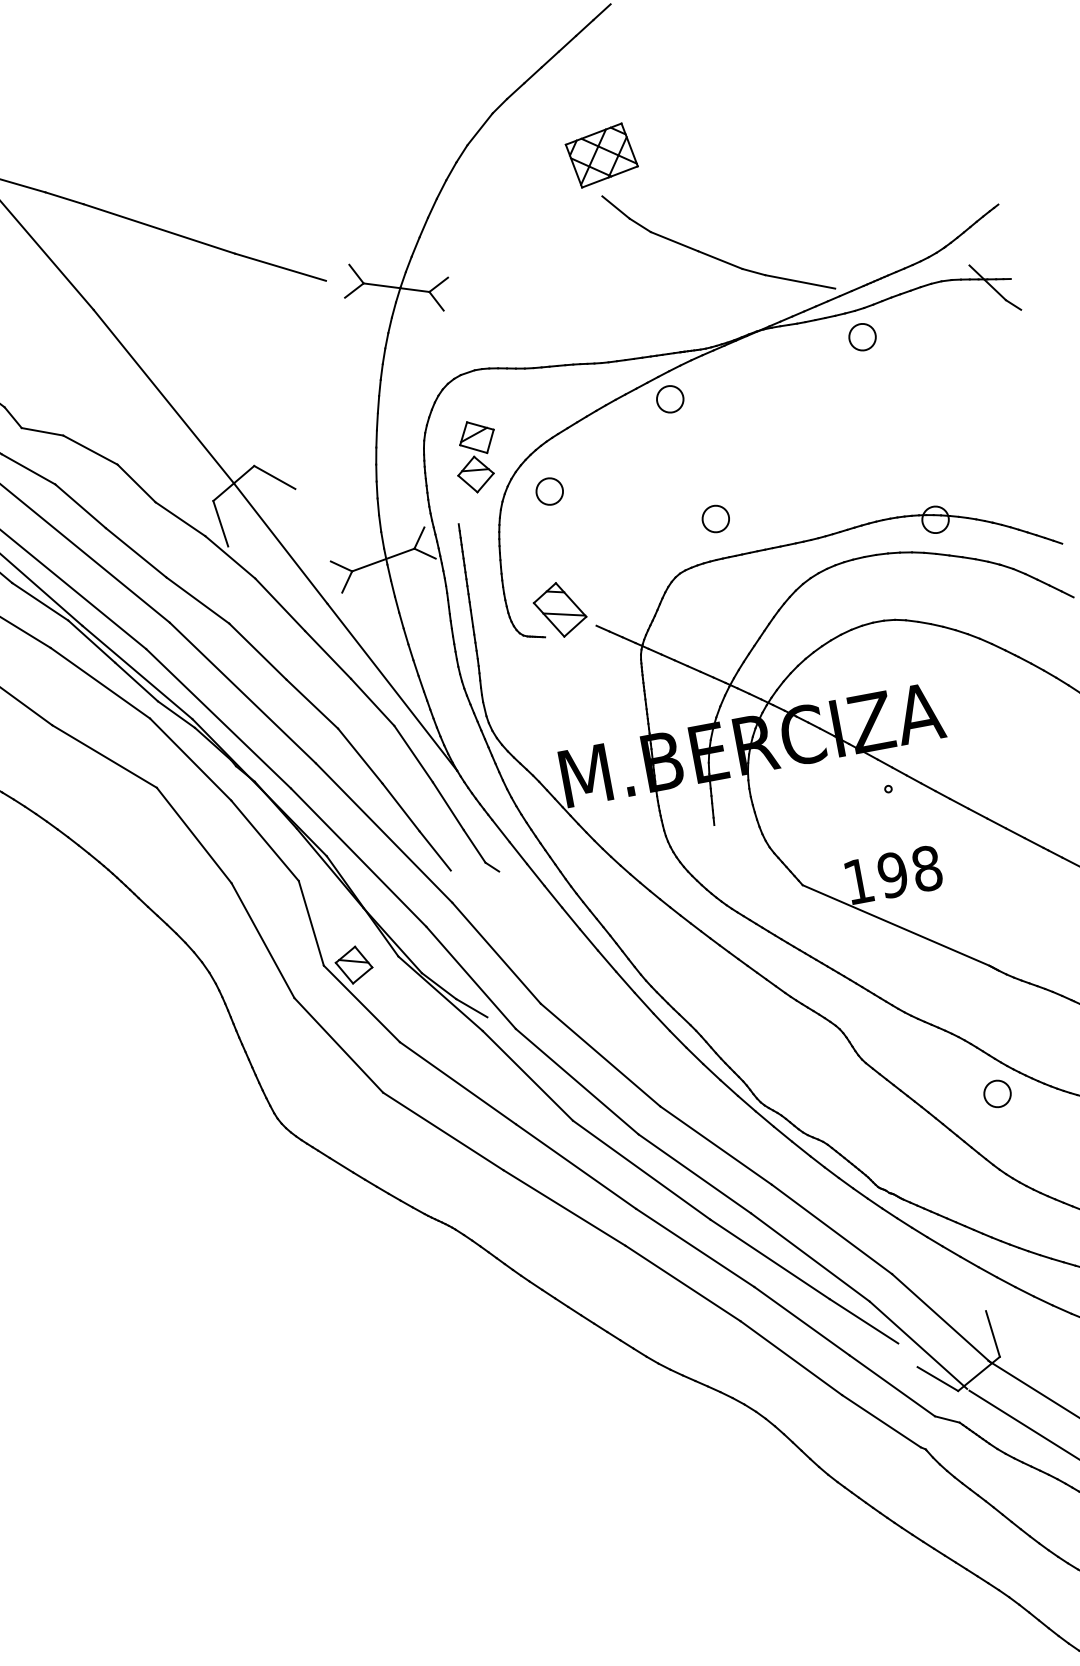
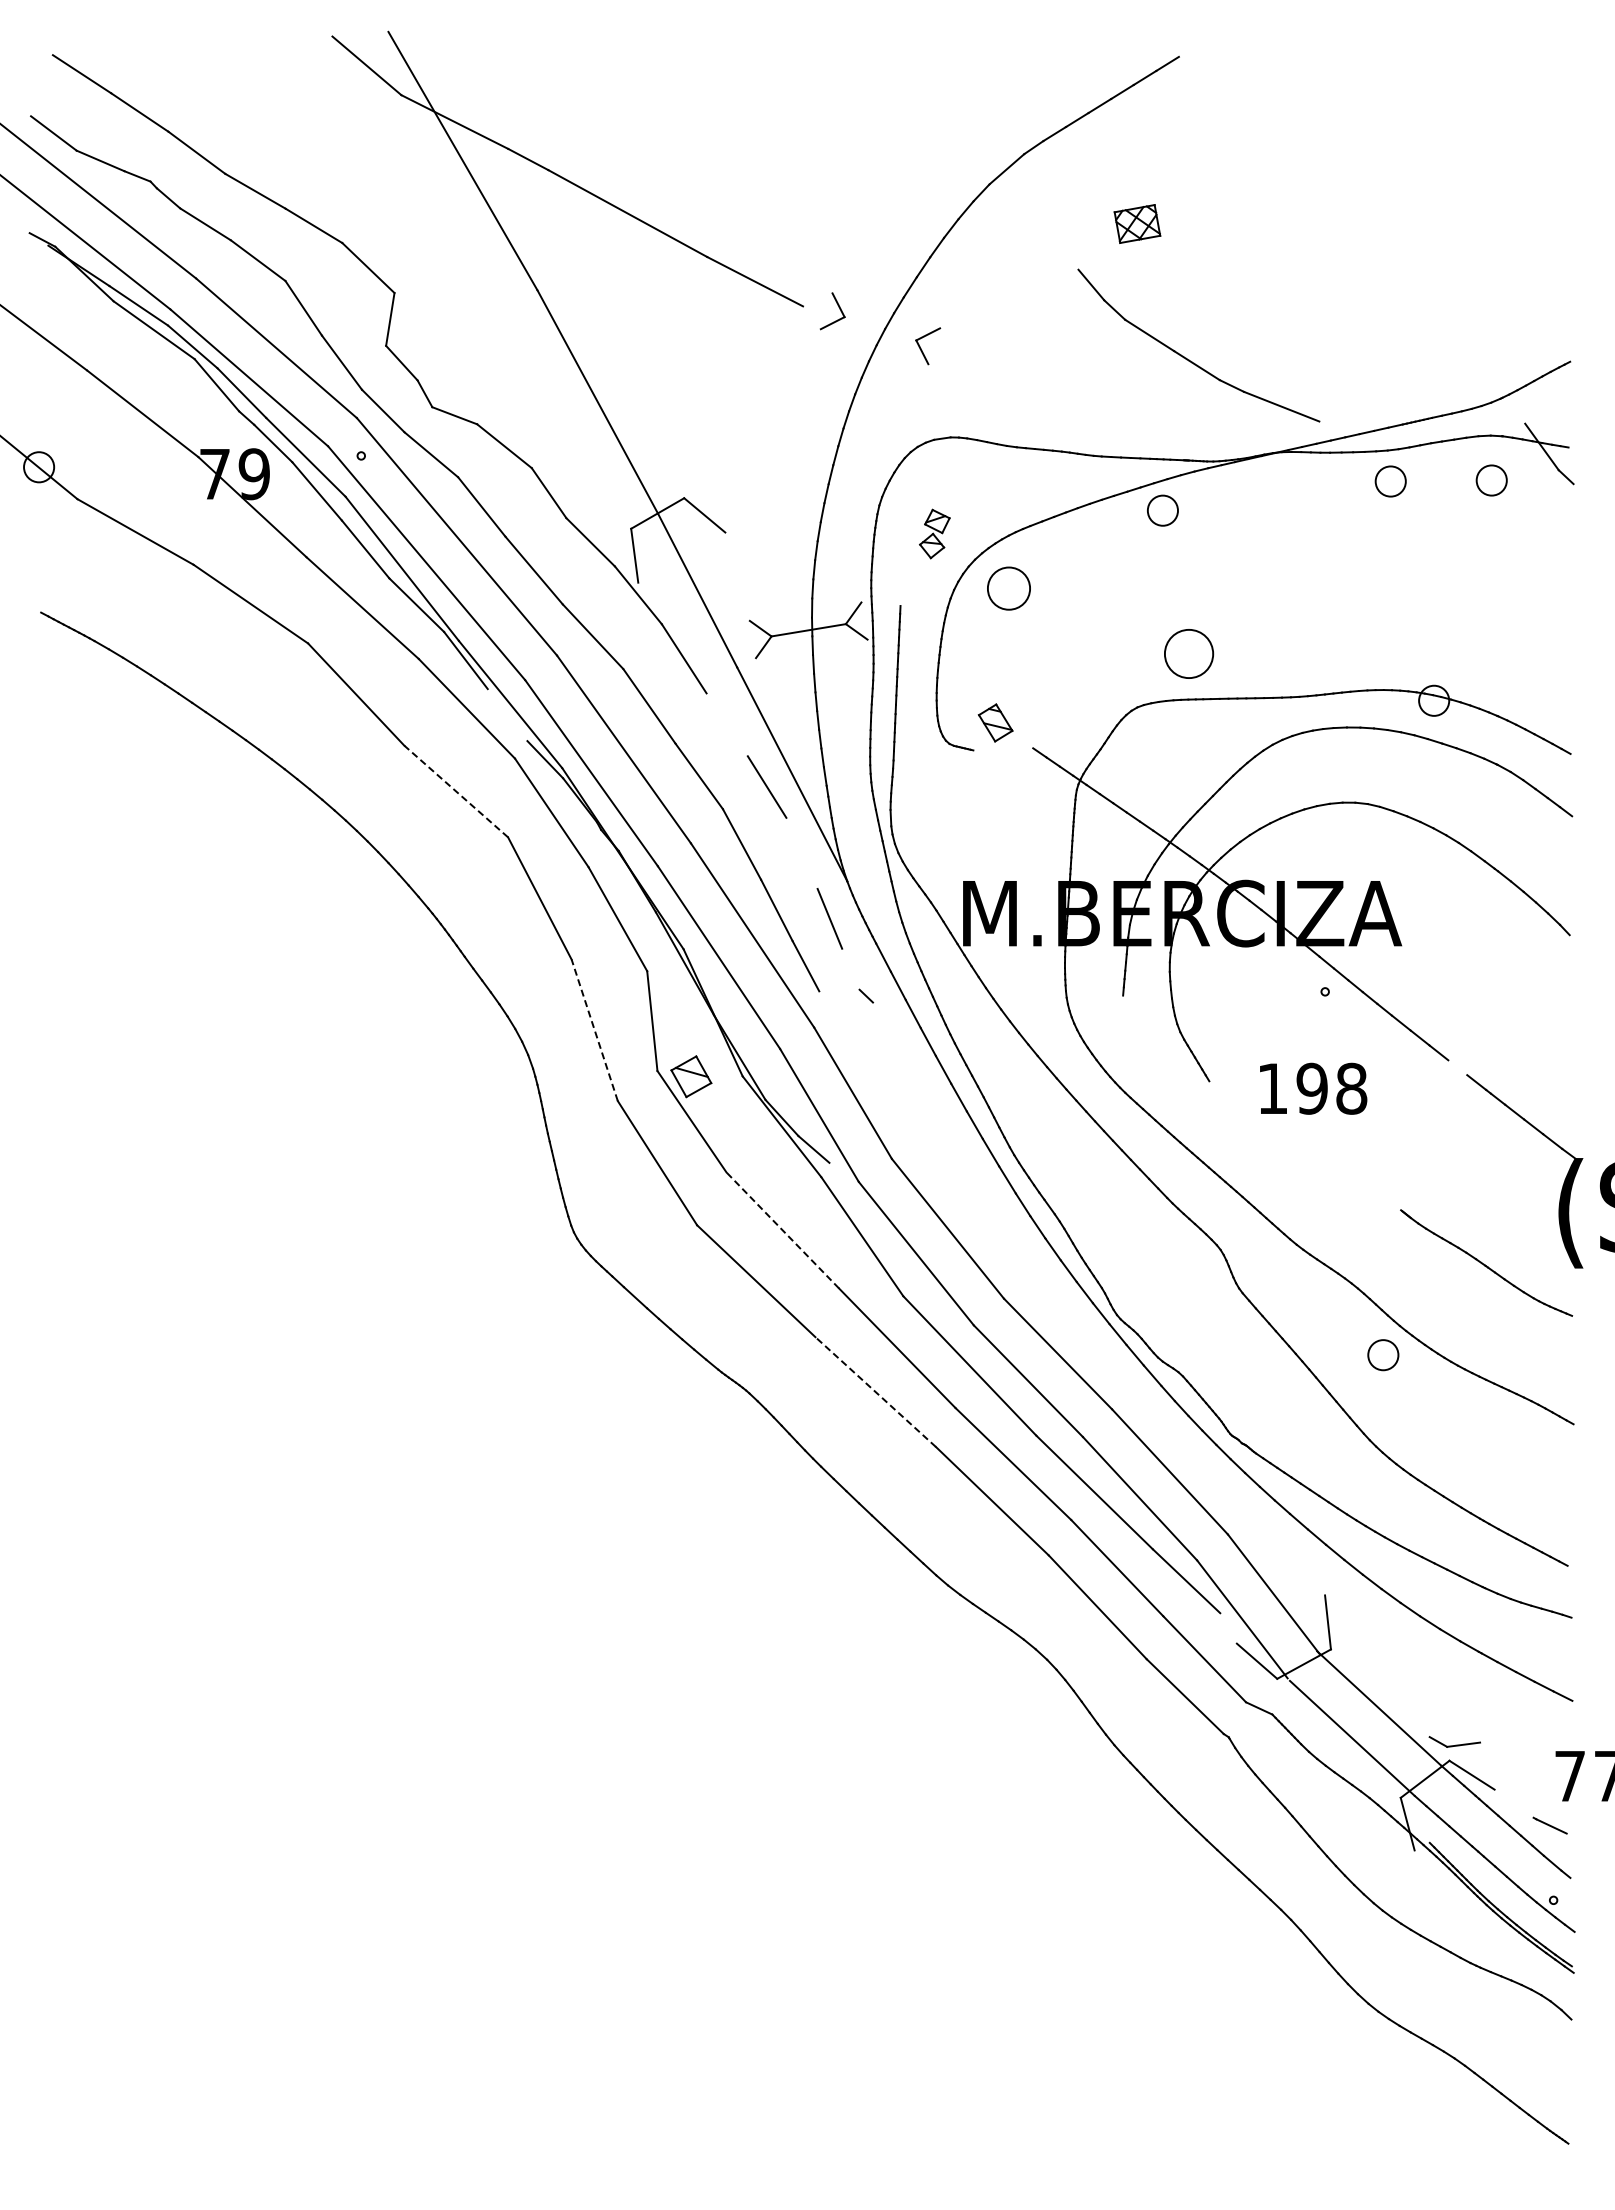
part: (601, 155) -> (1137, 223), size x0.6
part: (712, 256) -> (1189, 359), moved
line: (396, 287) -> (880, 328), removed
circle: (949, 320) -> (1491, 480), added
part: (476, 455) -> (934, 533), size x0.6
circle: (549, 491) -> (1008, 588), size x1.4
circle: (715, 518) -> (1188, 653), size x1.6
part: (559, 609) -> (995, 722), size x0.6
line: (327, 654) -> (726, 724), removed
line: (136, 682) -> (507, 715), removed
line: (413, 753) -> (801, 852), removed
line: (103, 756) -> (455, 791), solid -> dashed
line: (1015, 833) -> (1457, 1067), removed
line: (474, 845) -> (850, 968), removed
line: (896, 925) -> (1305, 1145), removed
line: (262, 939) -> (594, 1029), solid -> dashed
line: (457, 1083) -> (782, 1230), solid -> dashed
line: (564, 1208) -> (875, 1392), solid -> dashed

